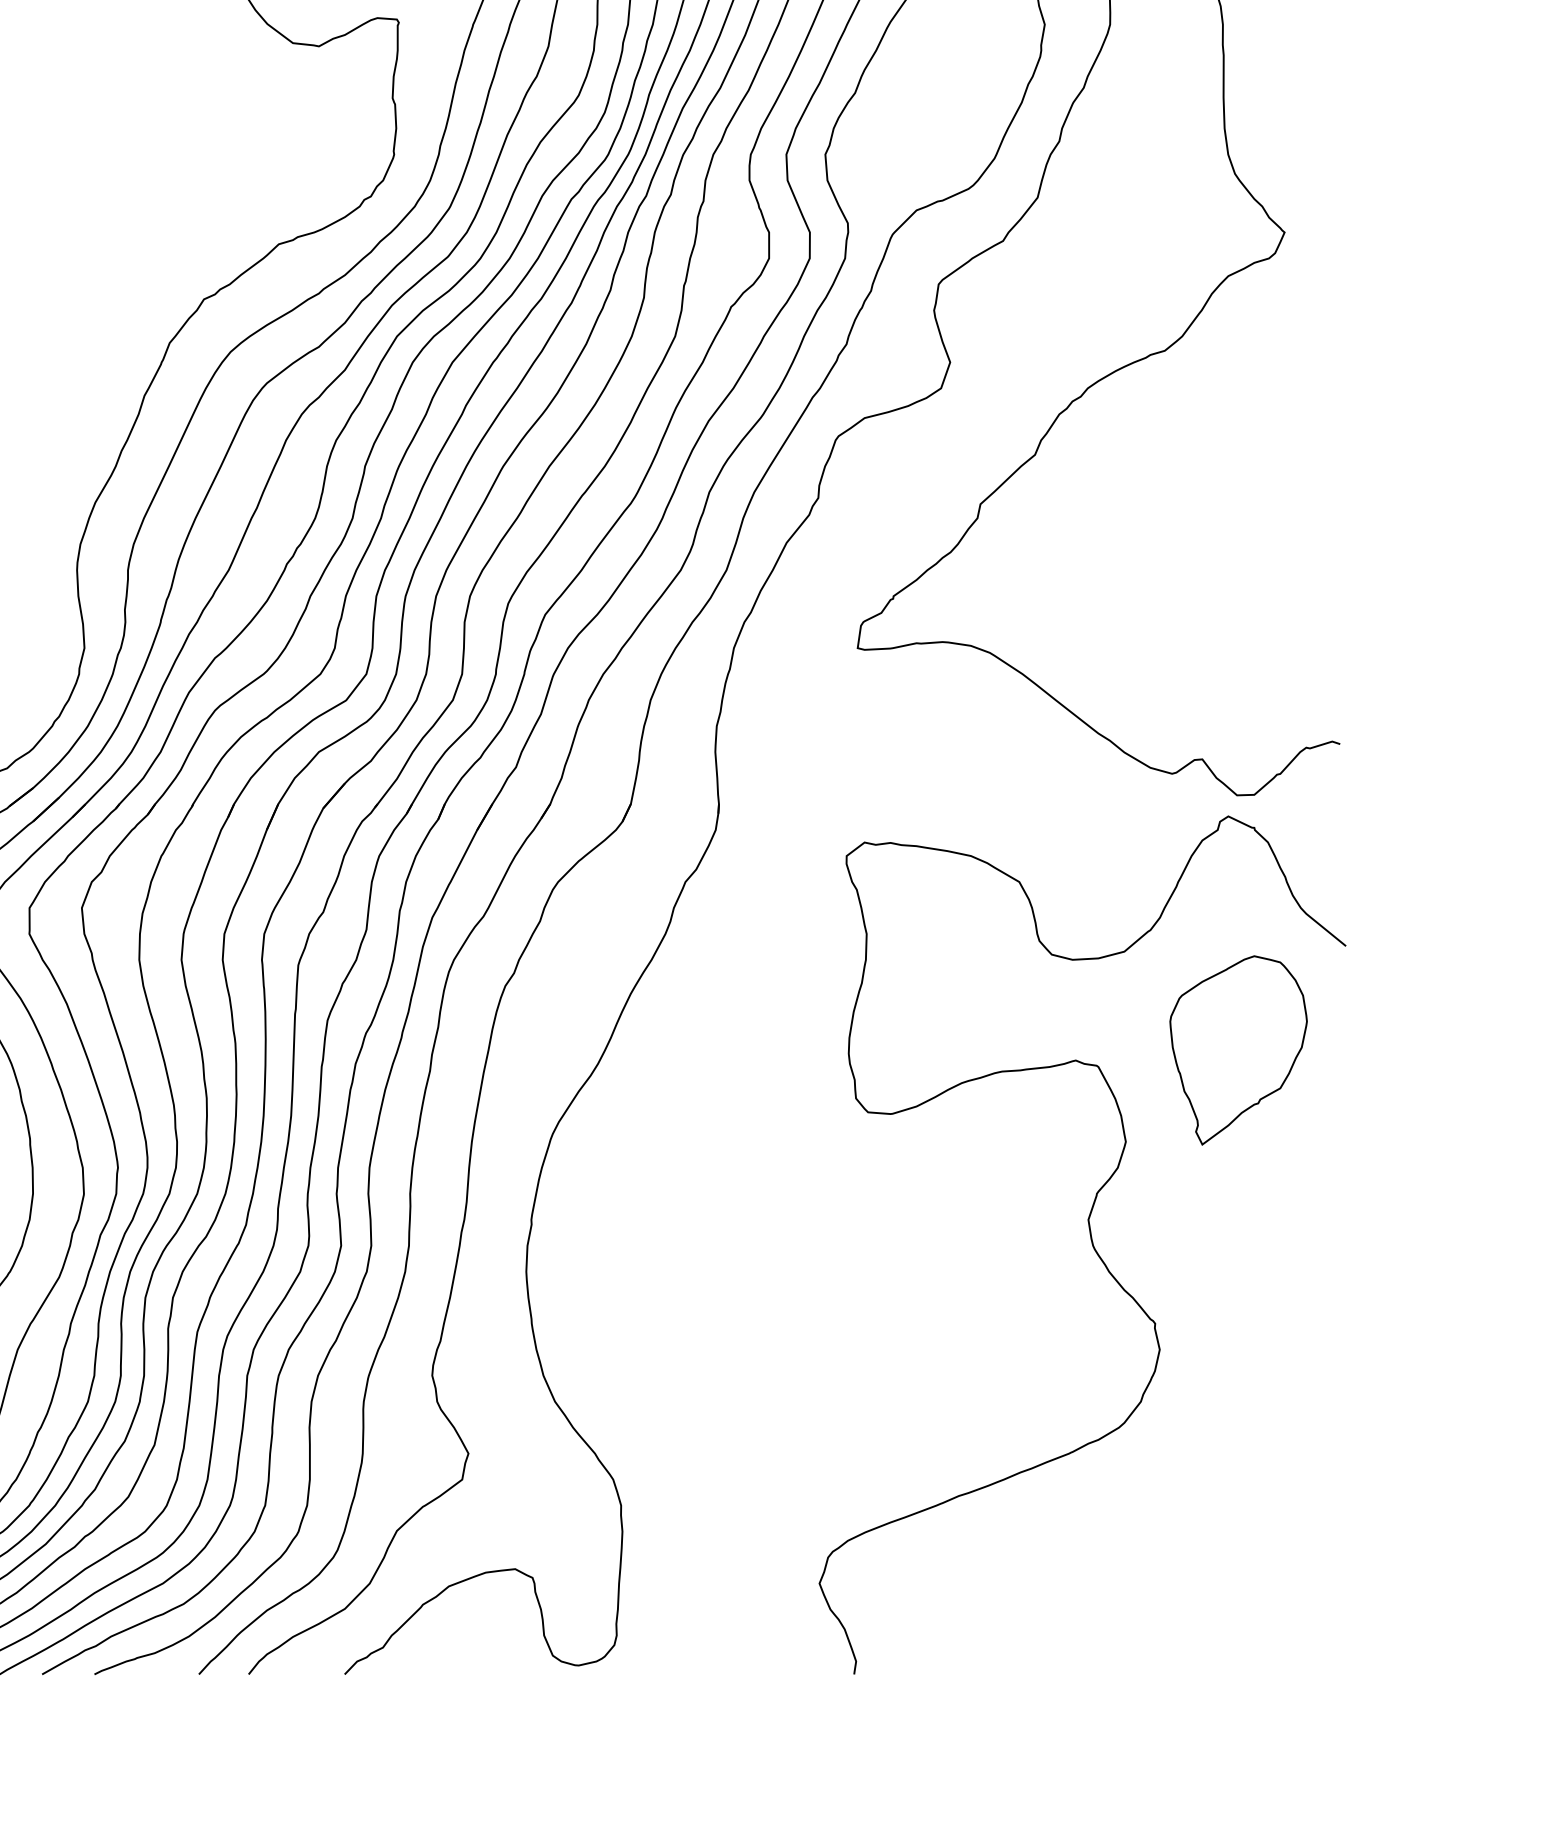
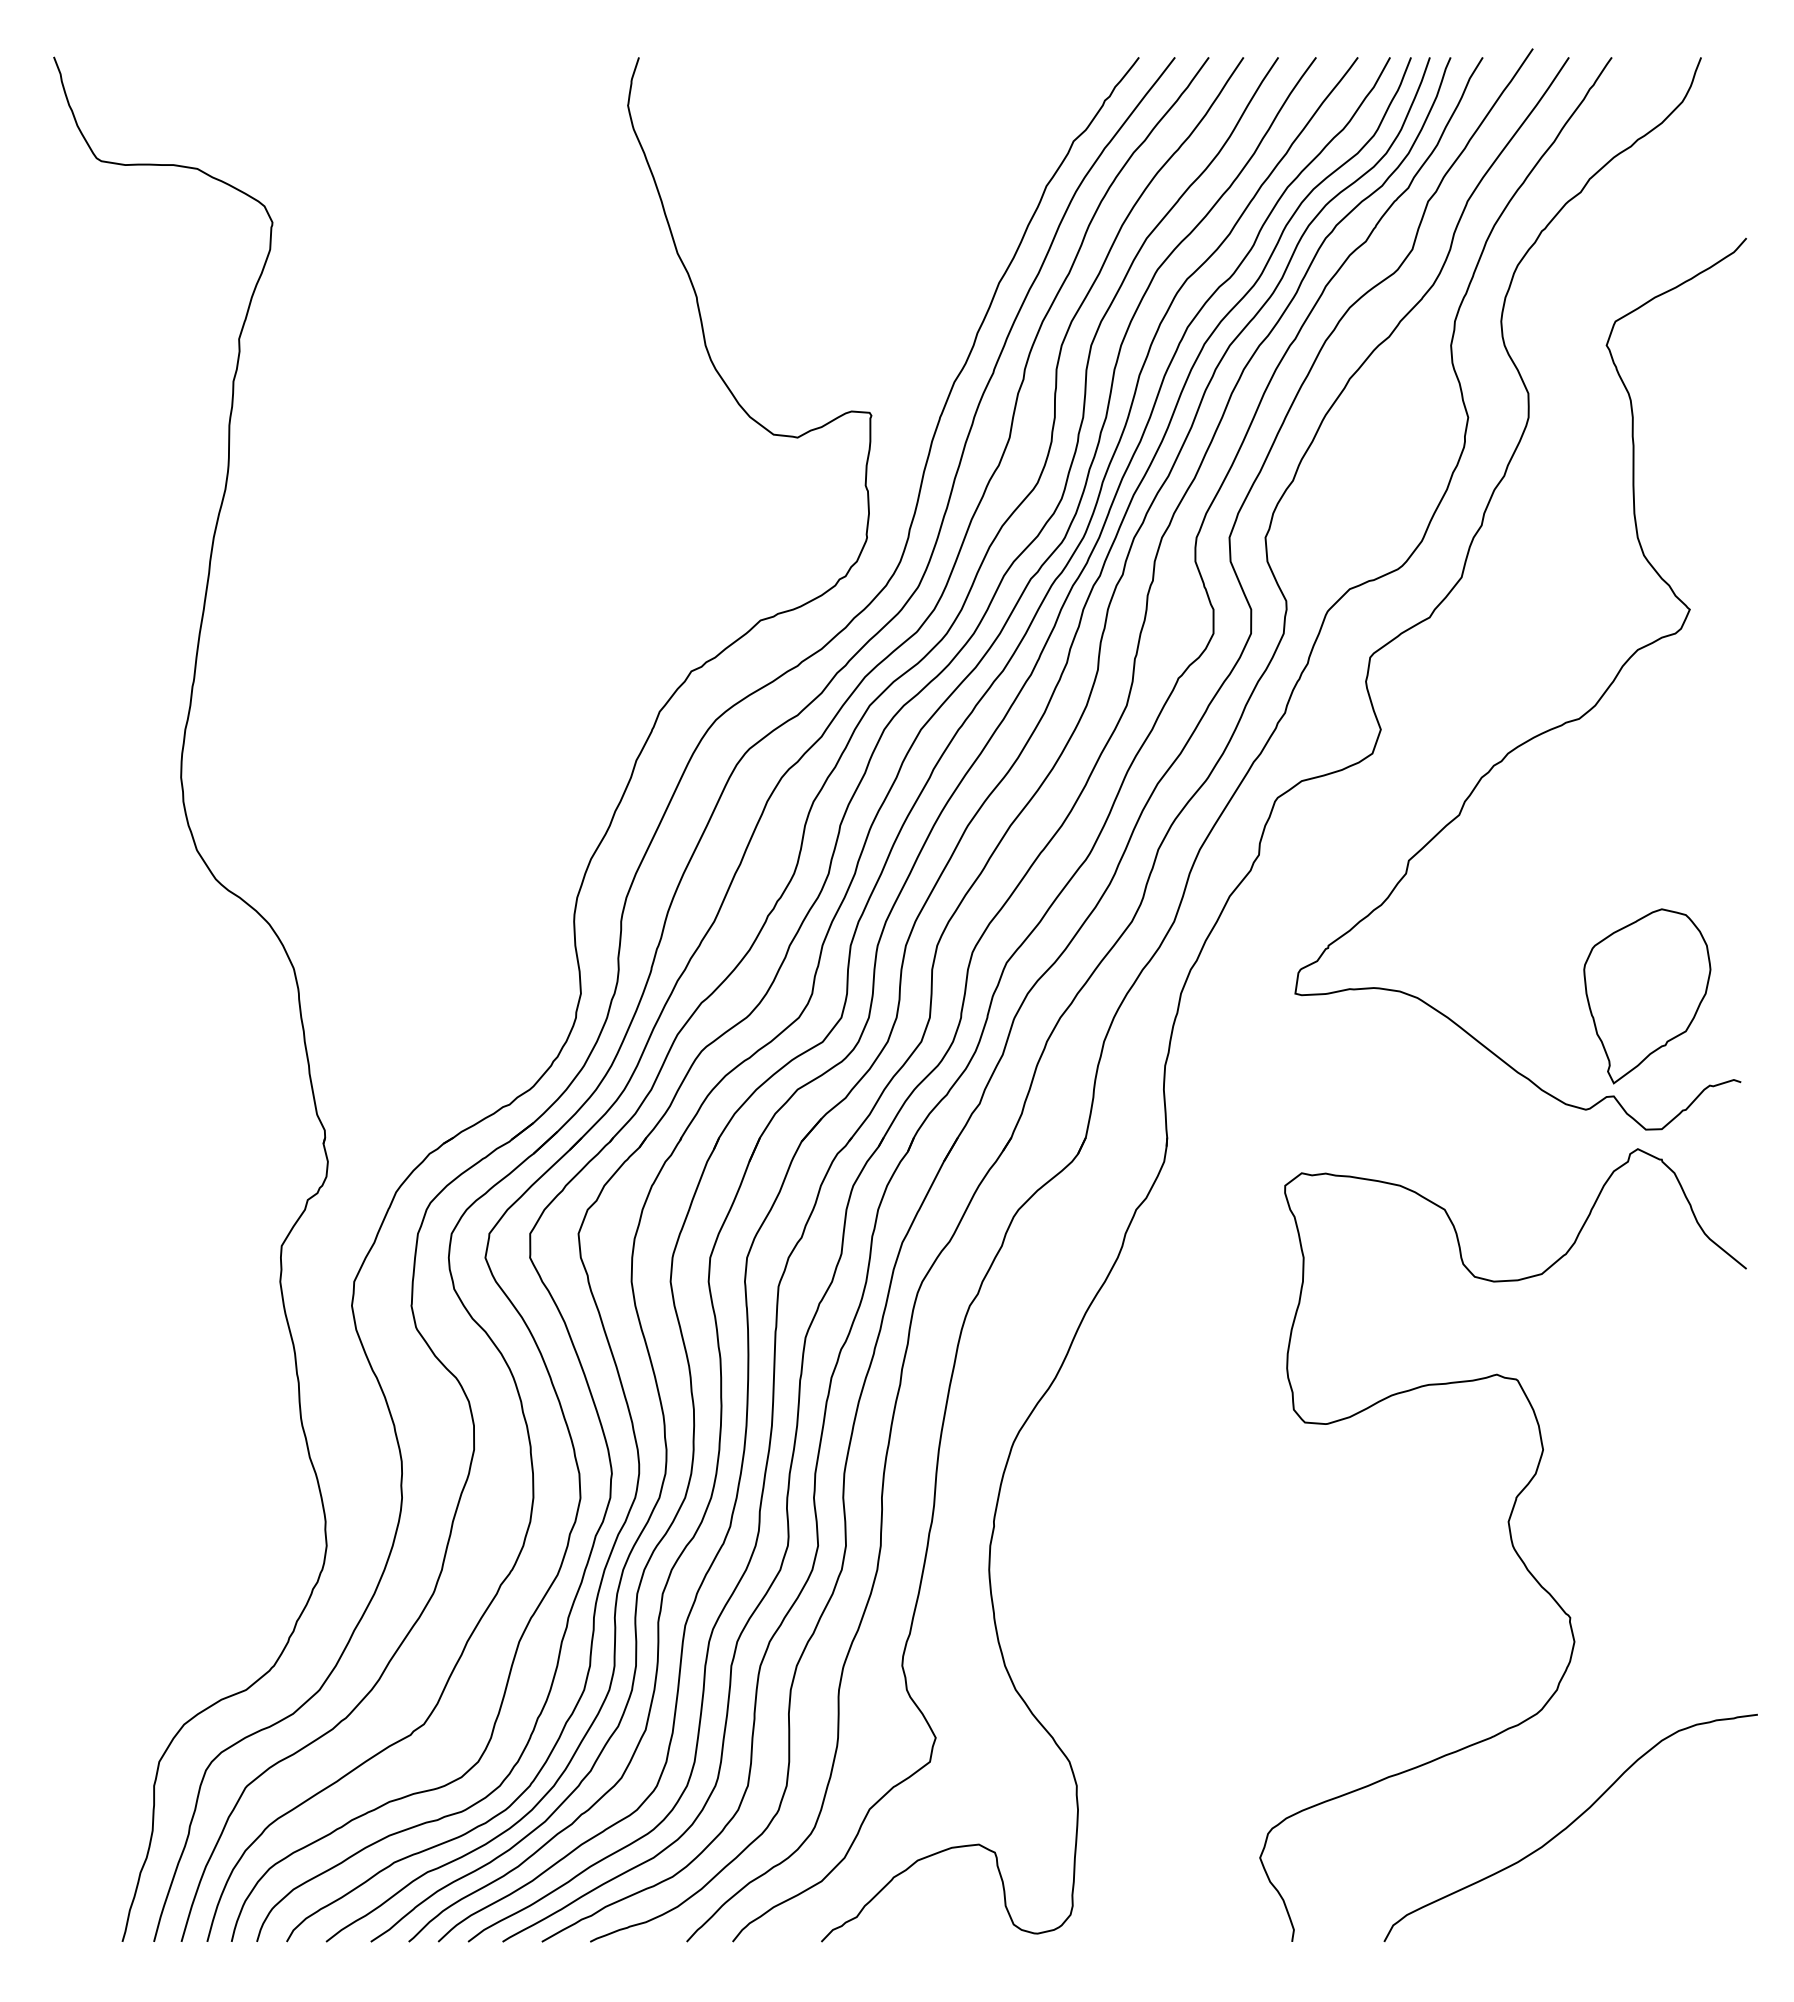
part: (1238, 1050) -> (1647, 996), moved
curve: (1154, 1549) -> (1569, 1826), added

